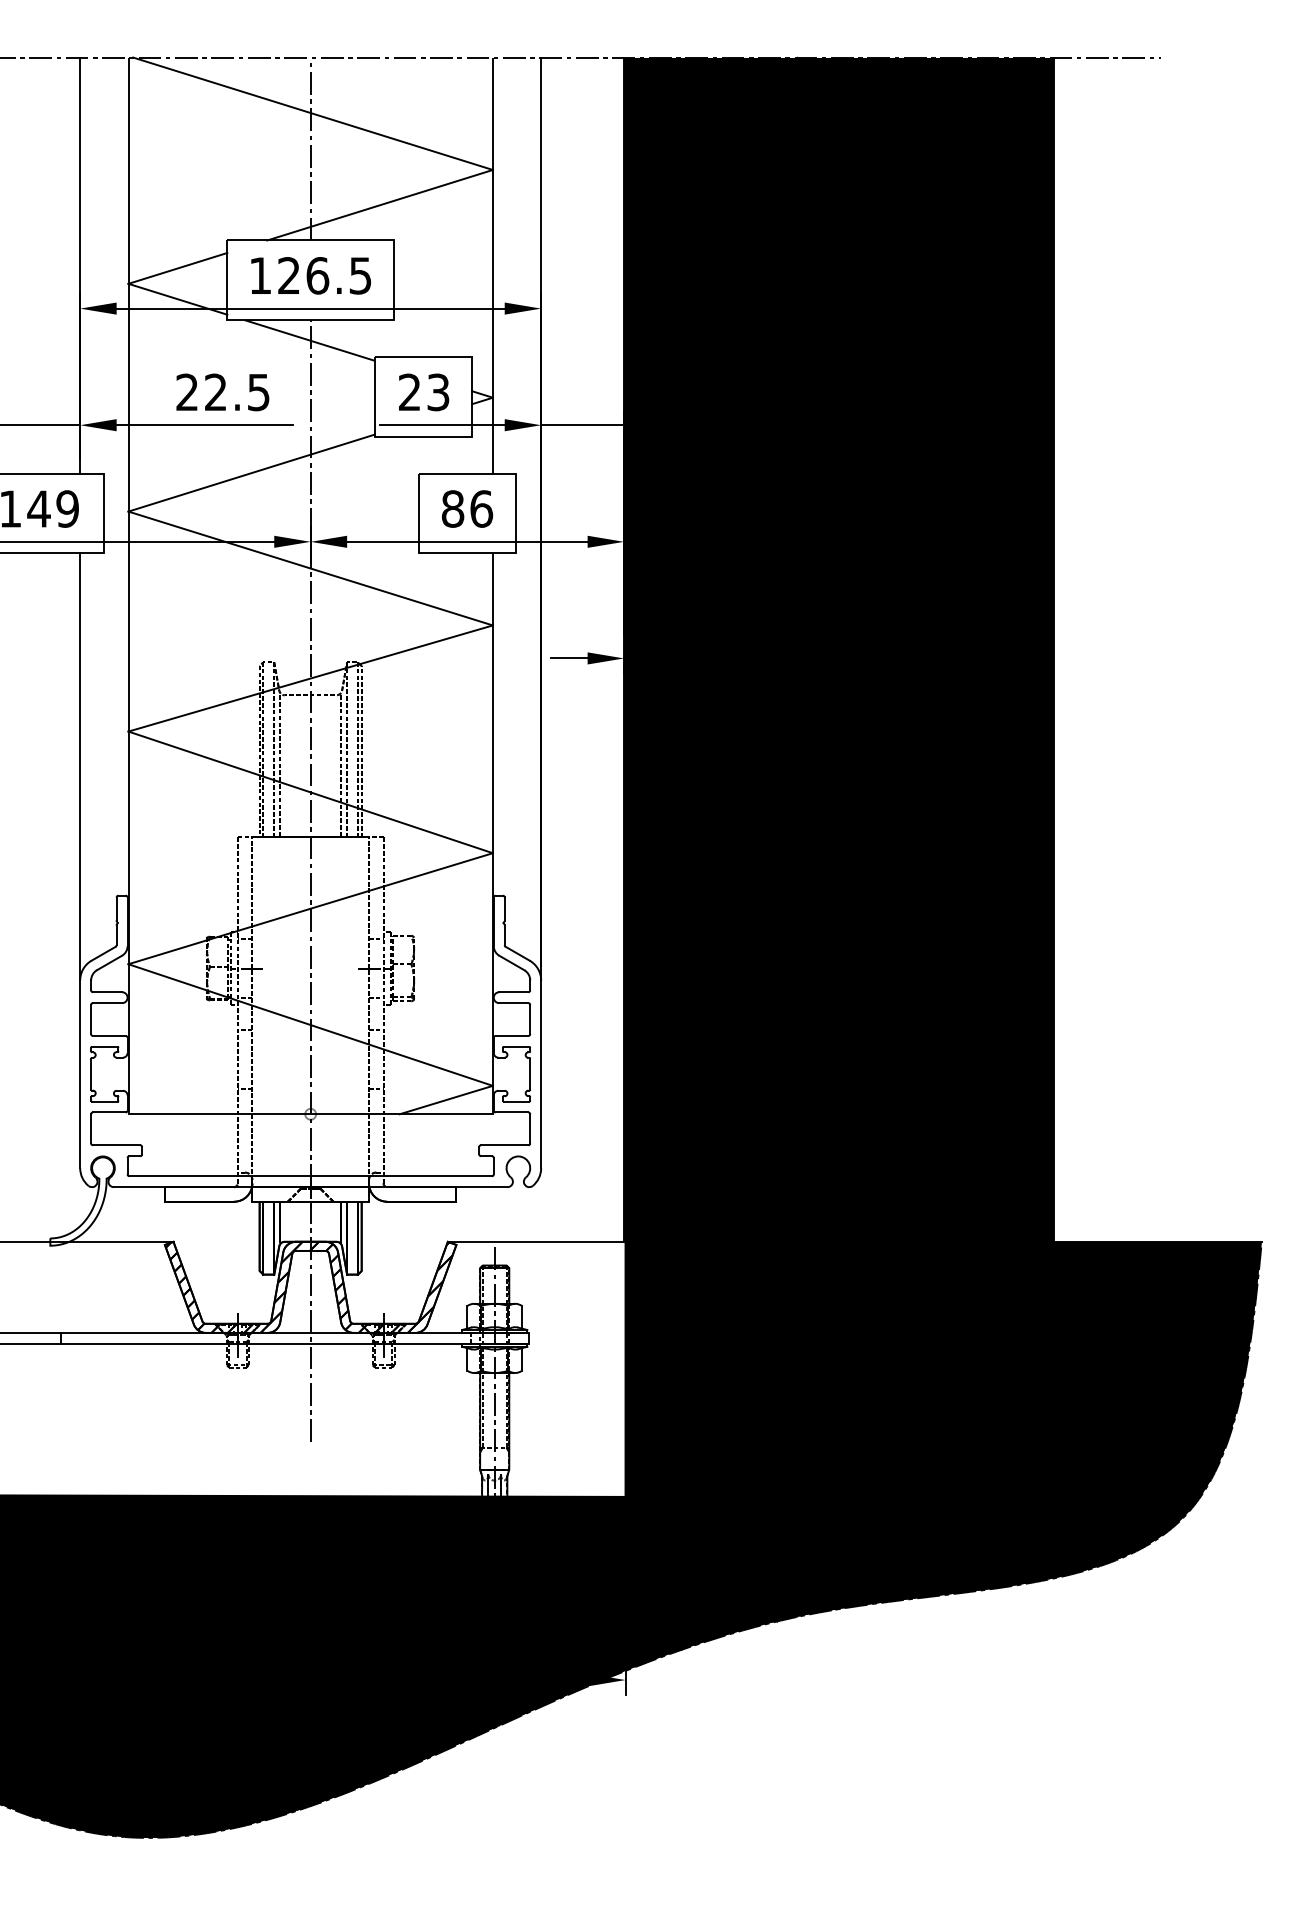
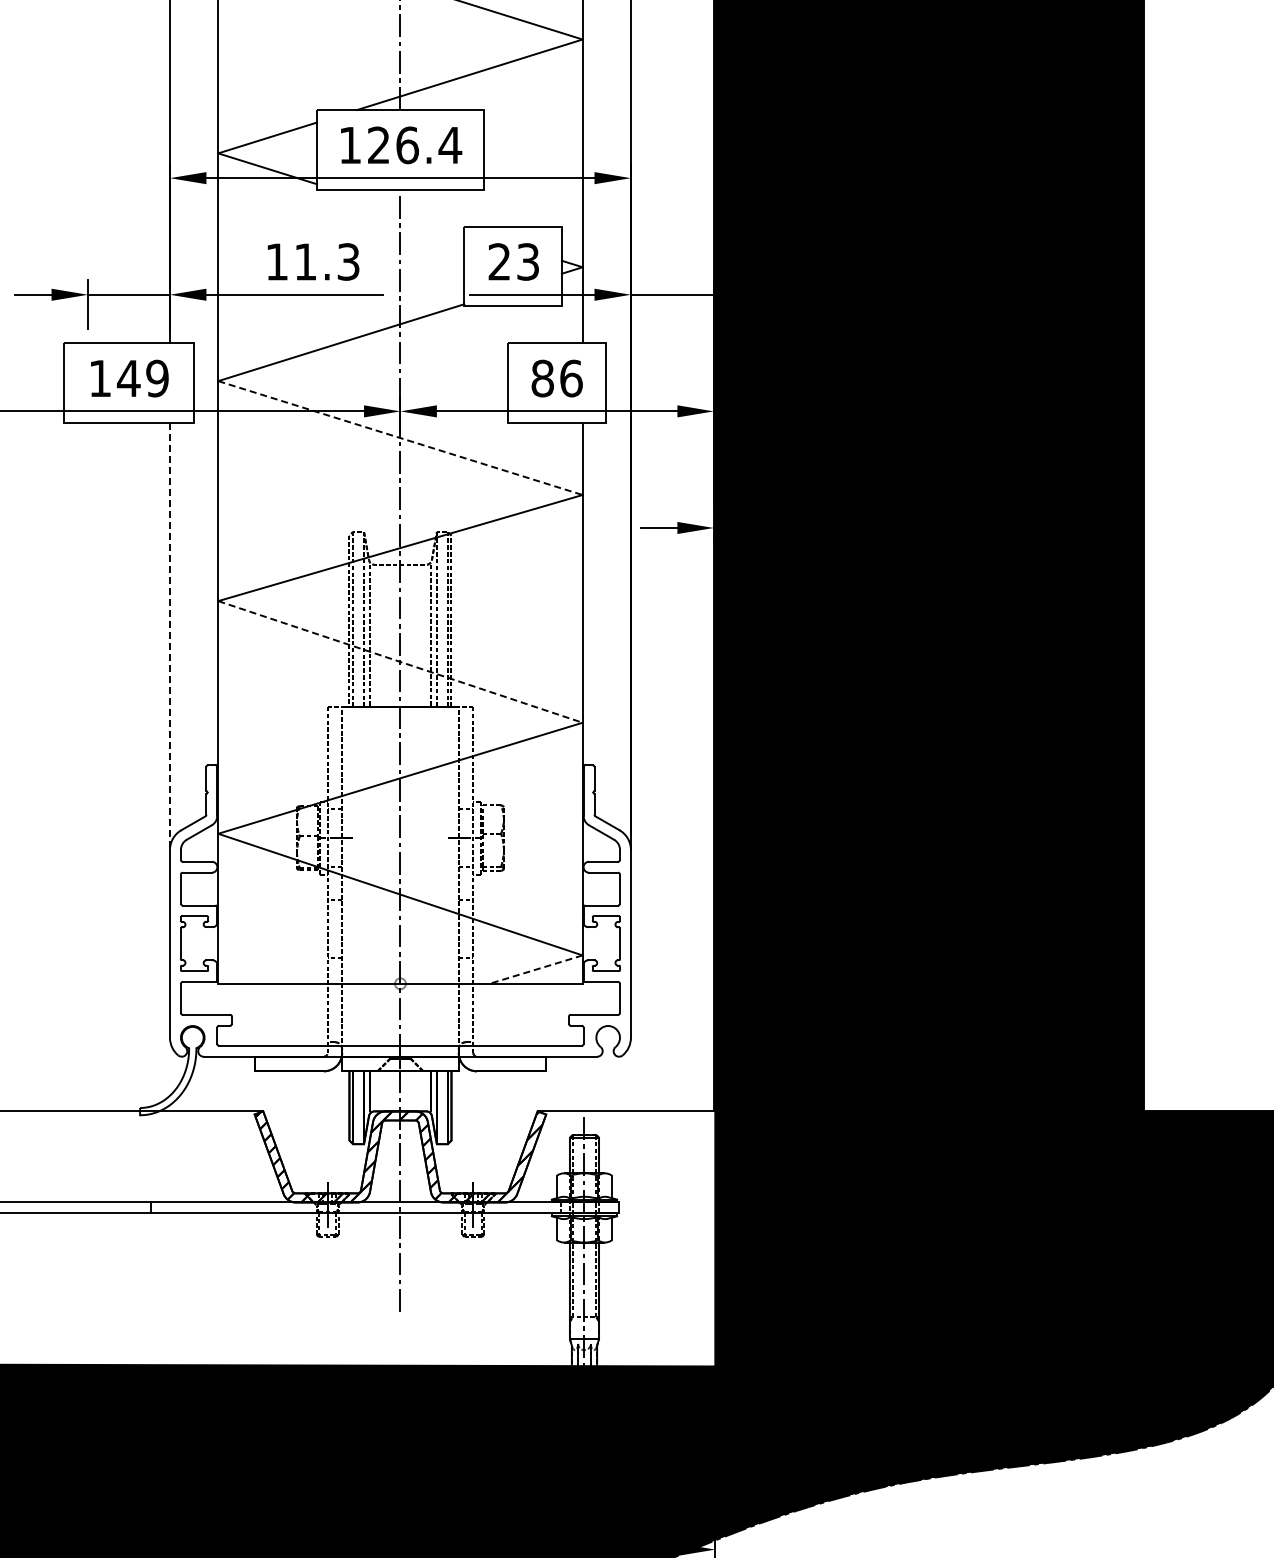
text: (360, 275) -> (450, 145), 126.5 -> 126.4
line: (309, 340) -> (399, 210), removed
text: (222, 391) -> (312, 261), 22.5 -> 11.3
line: (310, 568) -> (400, 438), solid -> dashed
line: (80, 767) -> (170, 637), solid -> dashed
line: (311, 792) -> (401, 662), solid -> dashed
line: (446, 1100) -> (536, 970), solid -> dashed

